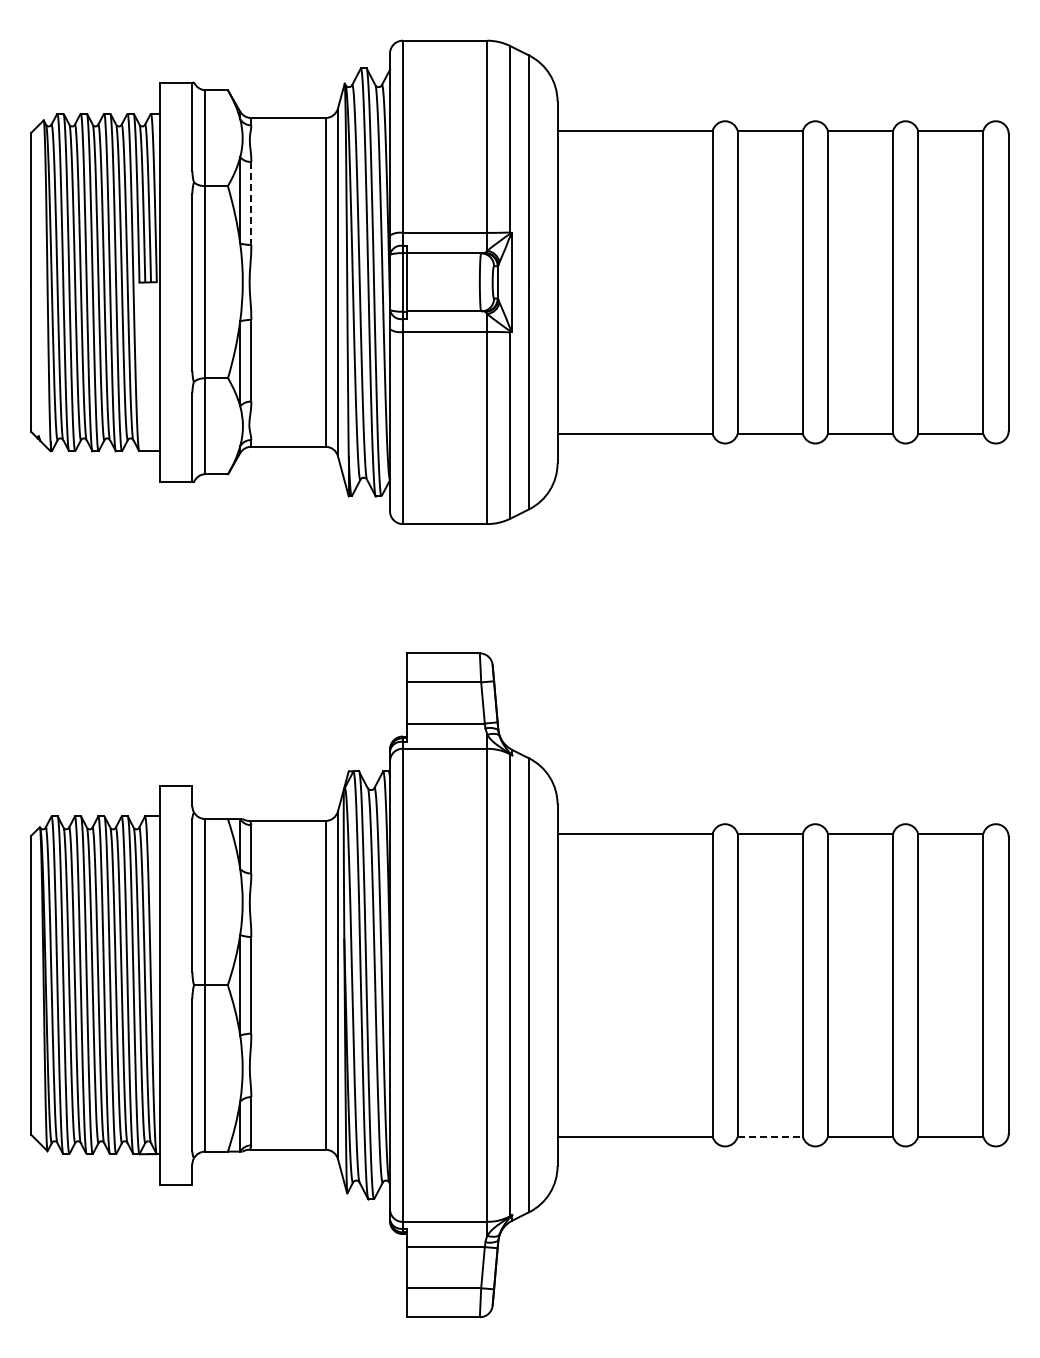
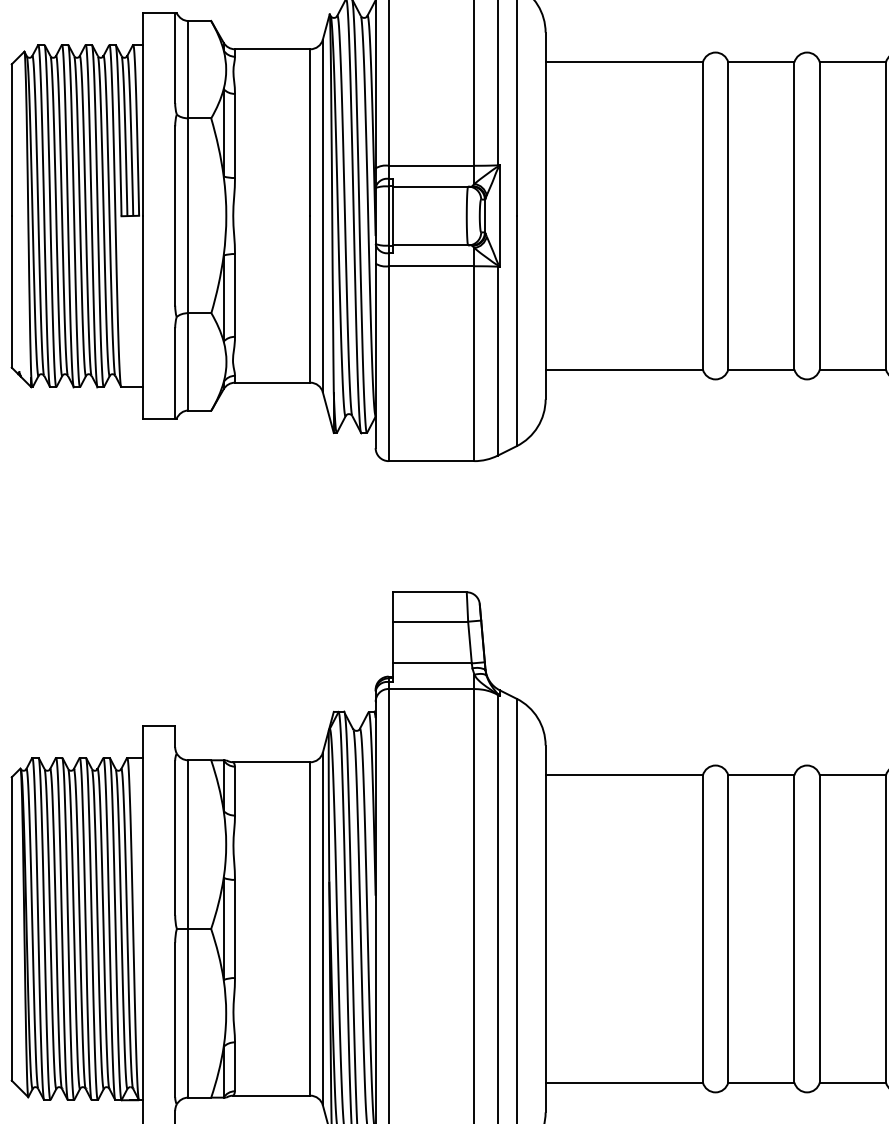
line: (251, 203) -> (235, 135), dashed -> solid
line: (770, 1136) -> (761, 1082), dashed -> solid

